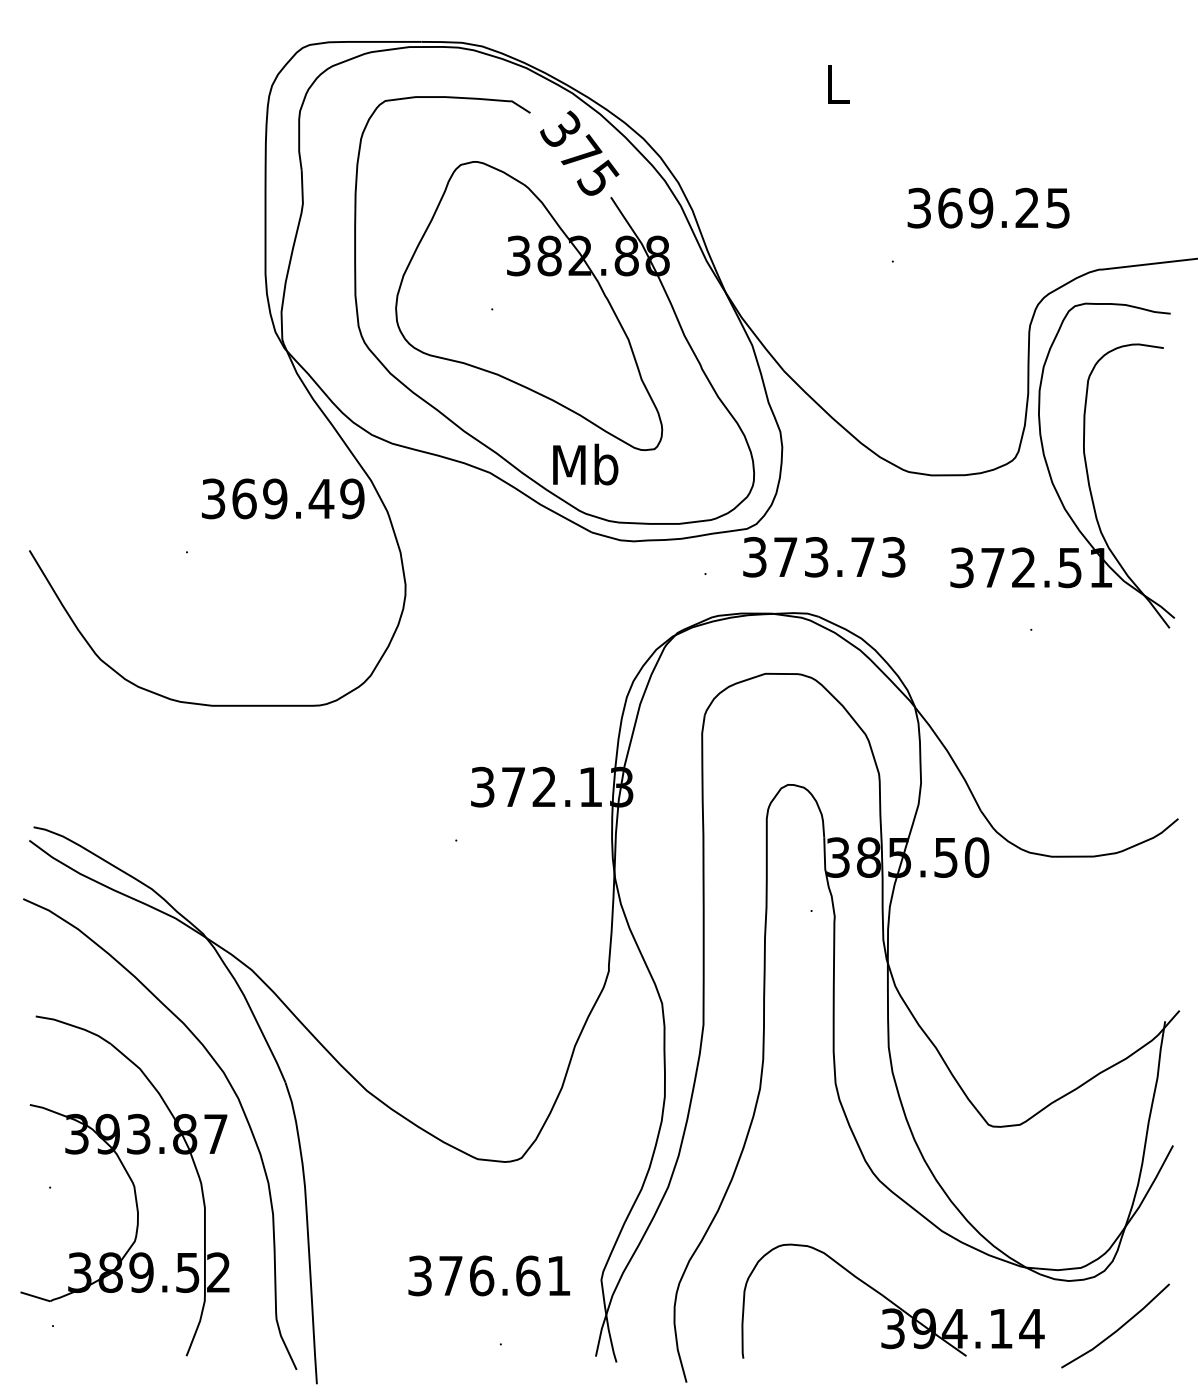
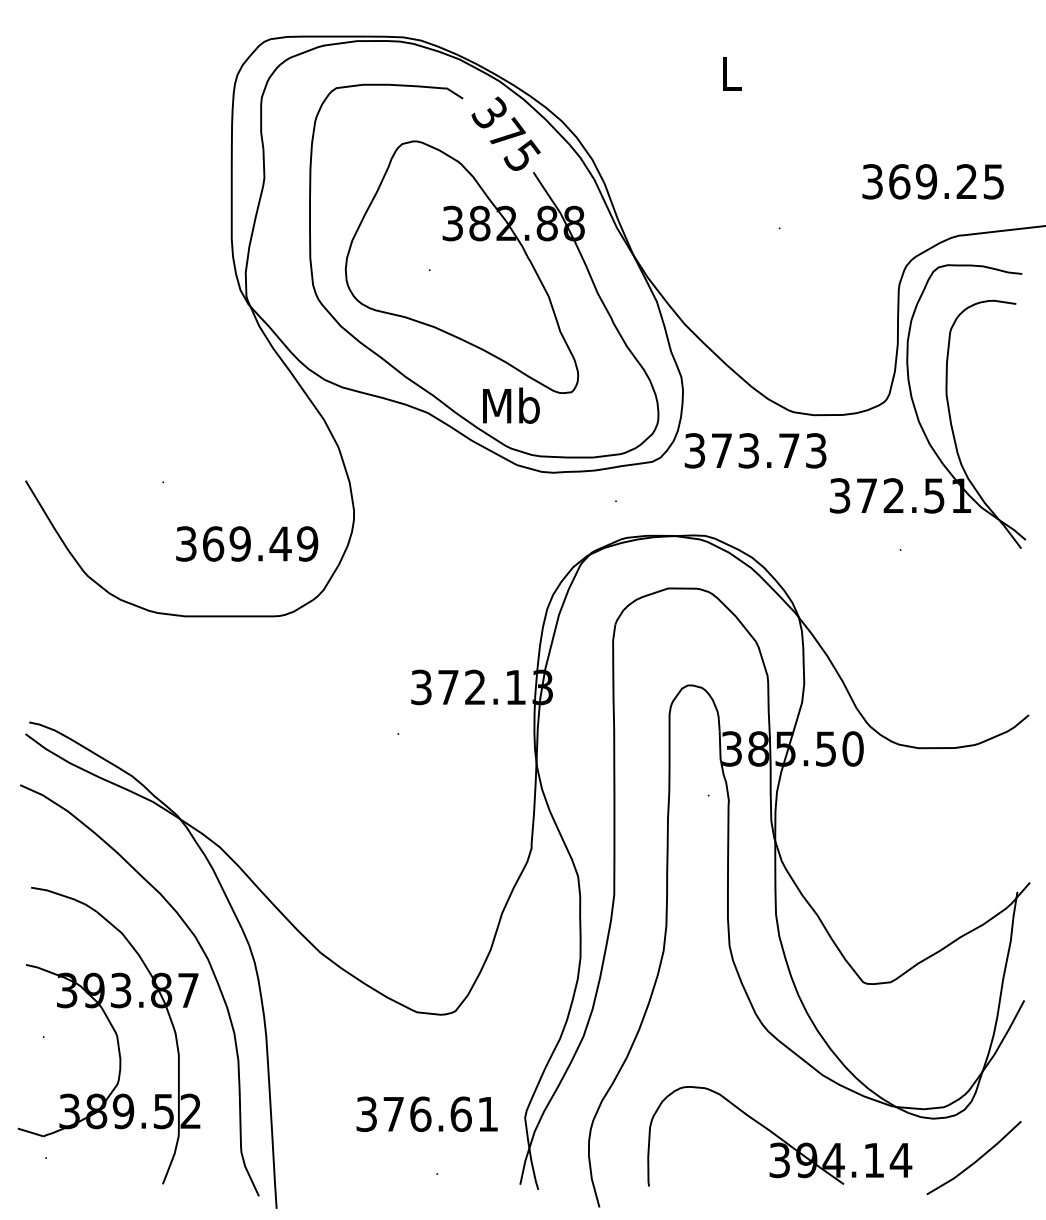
text: (988, 207) -> (933, 181), moved
text: (283, 498) -> (247, 543), moved
text: (824, 557) -> (755, 451), moved

